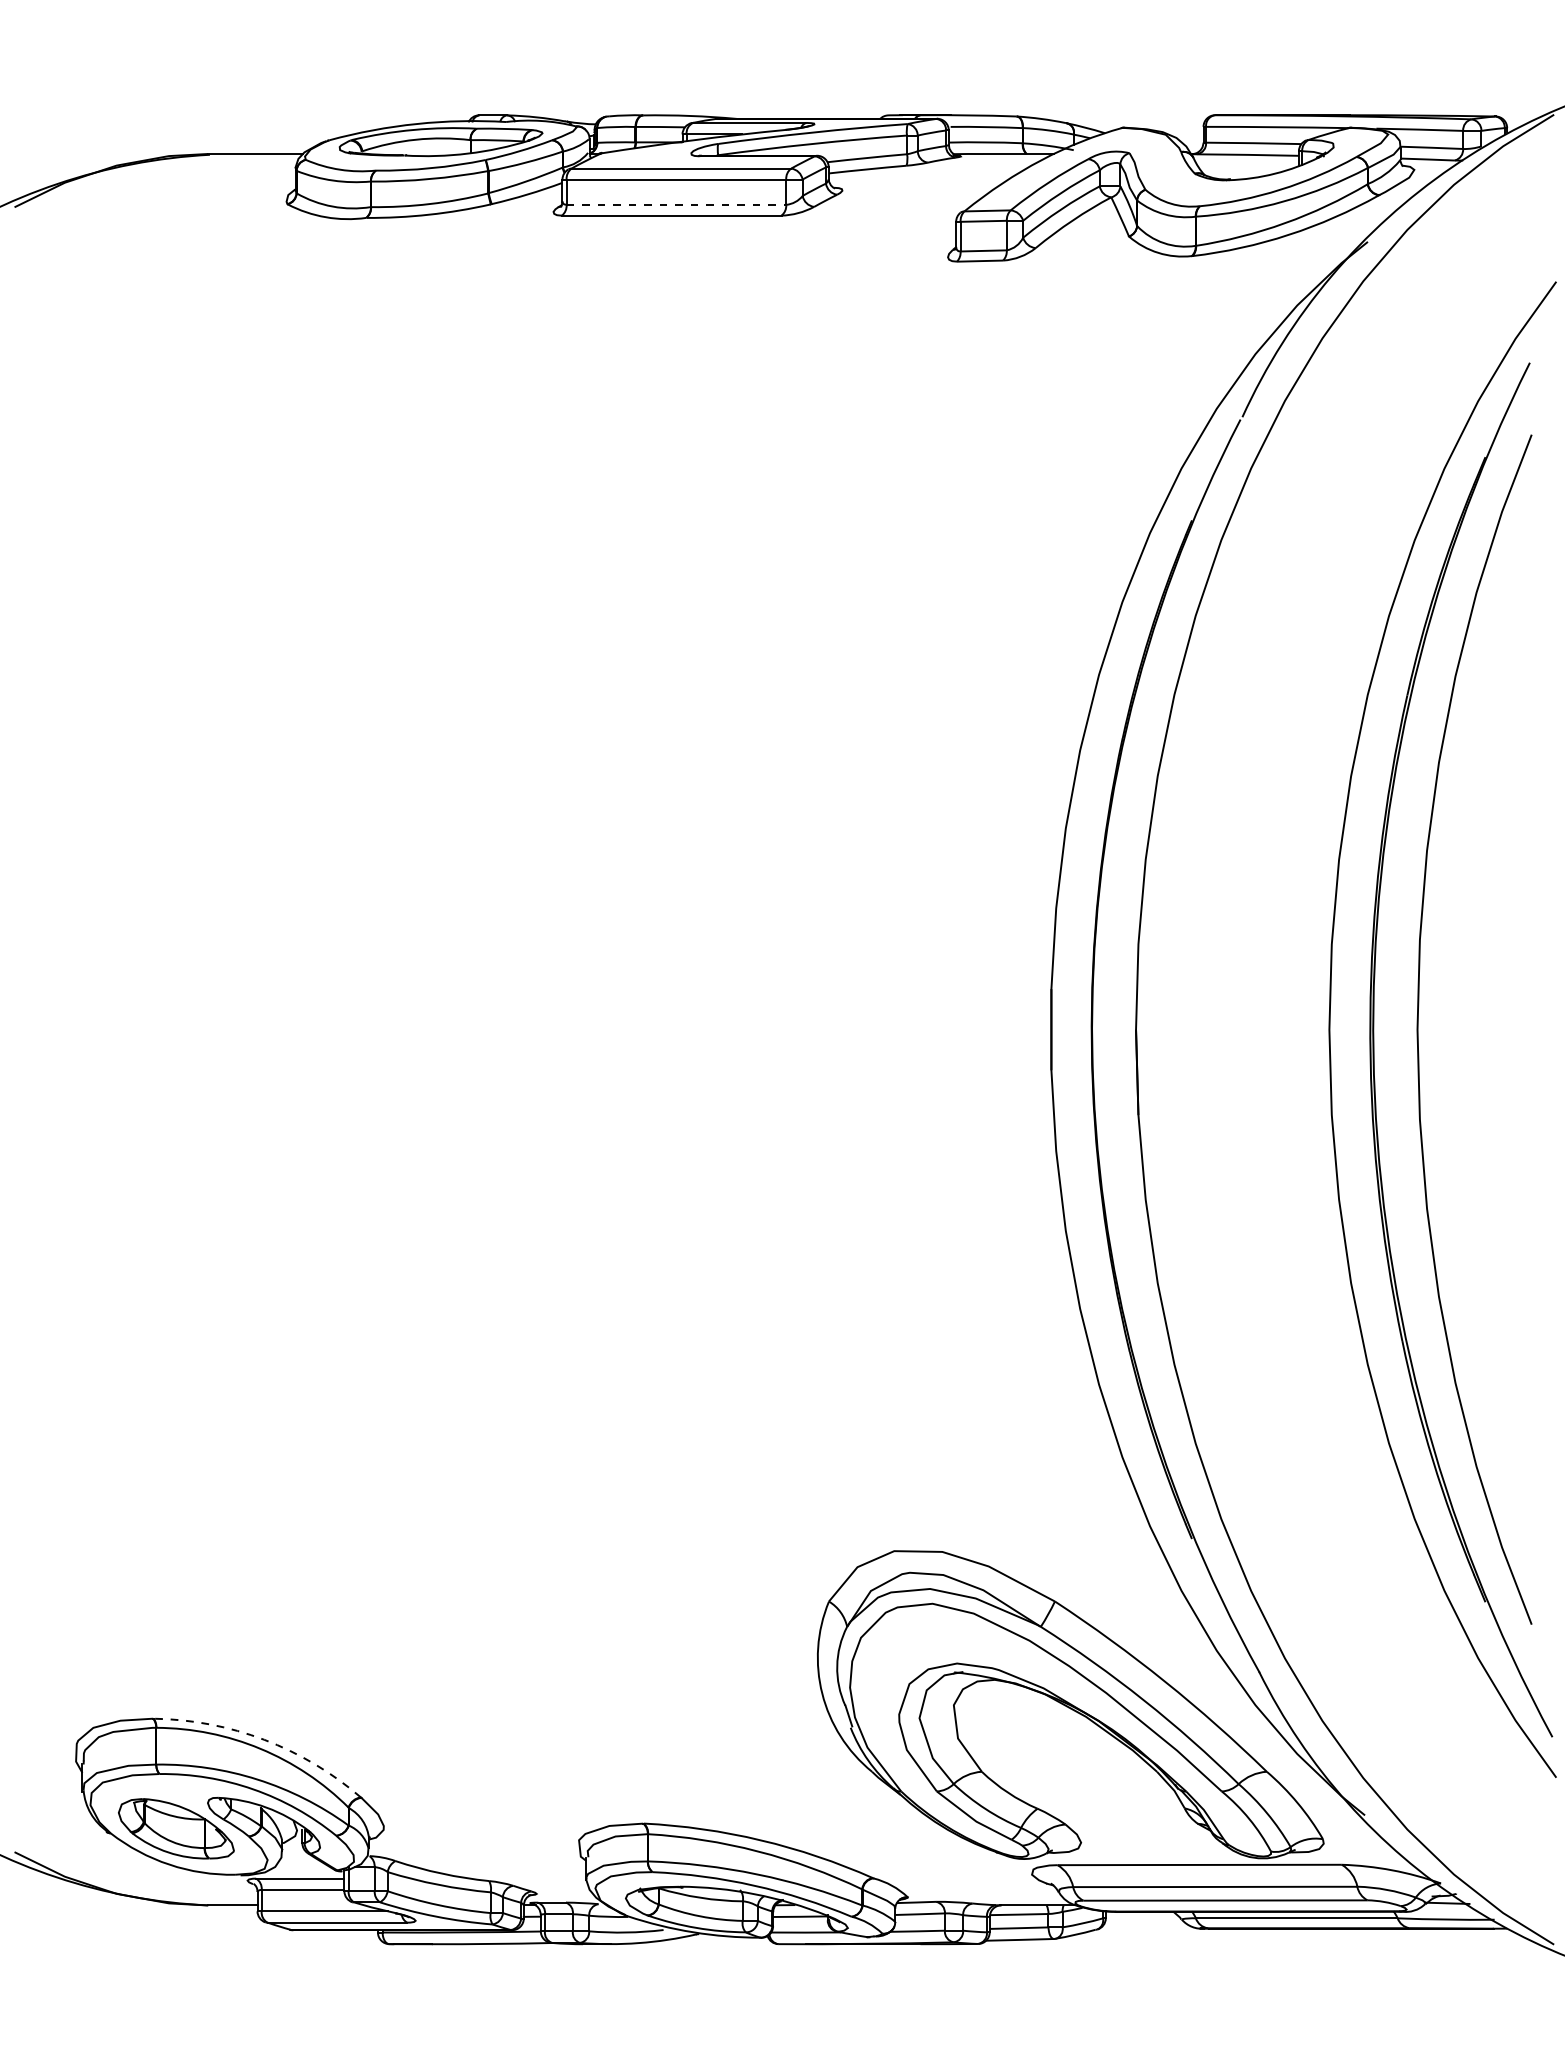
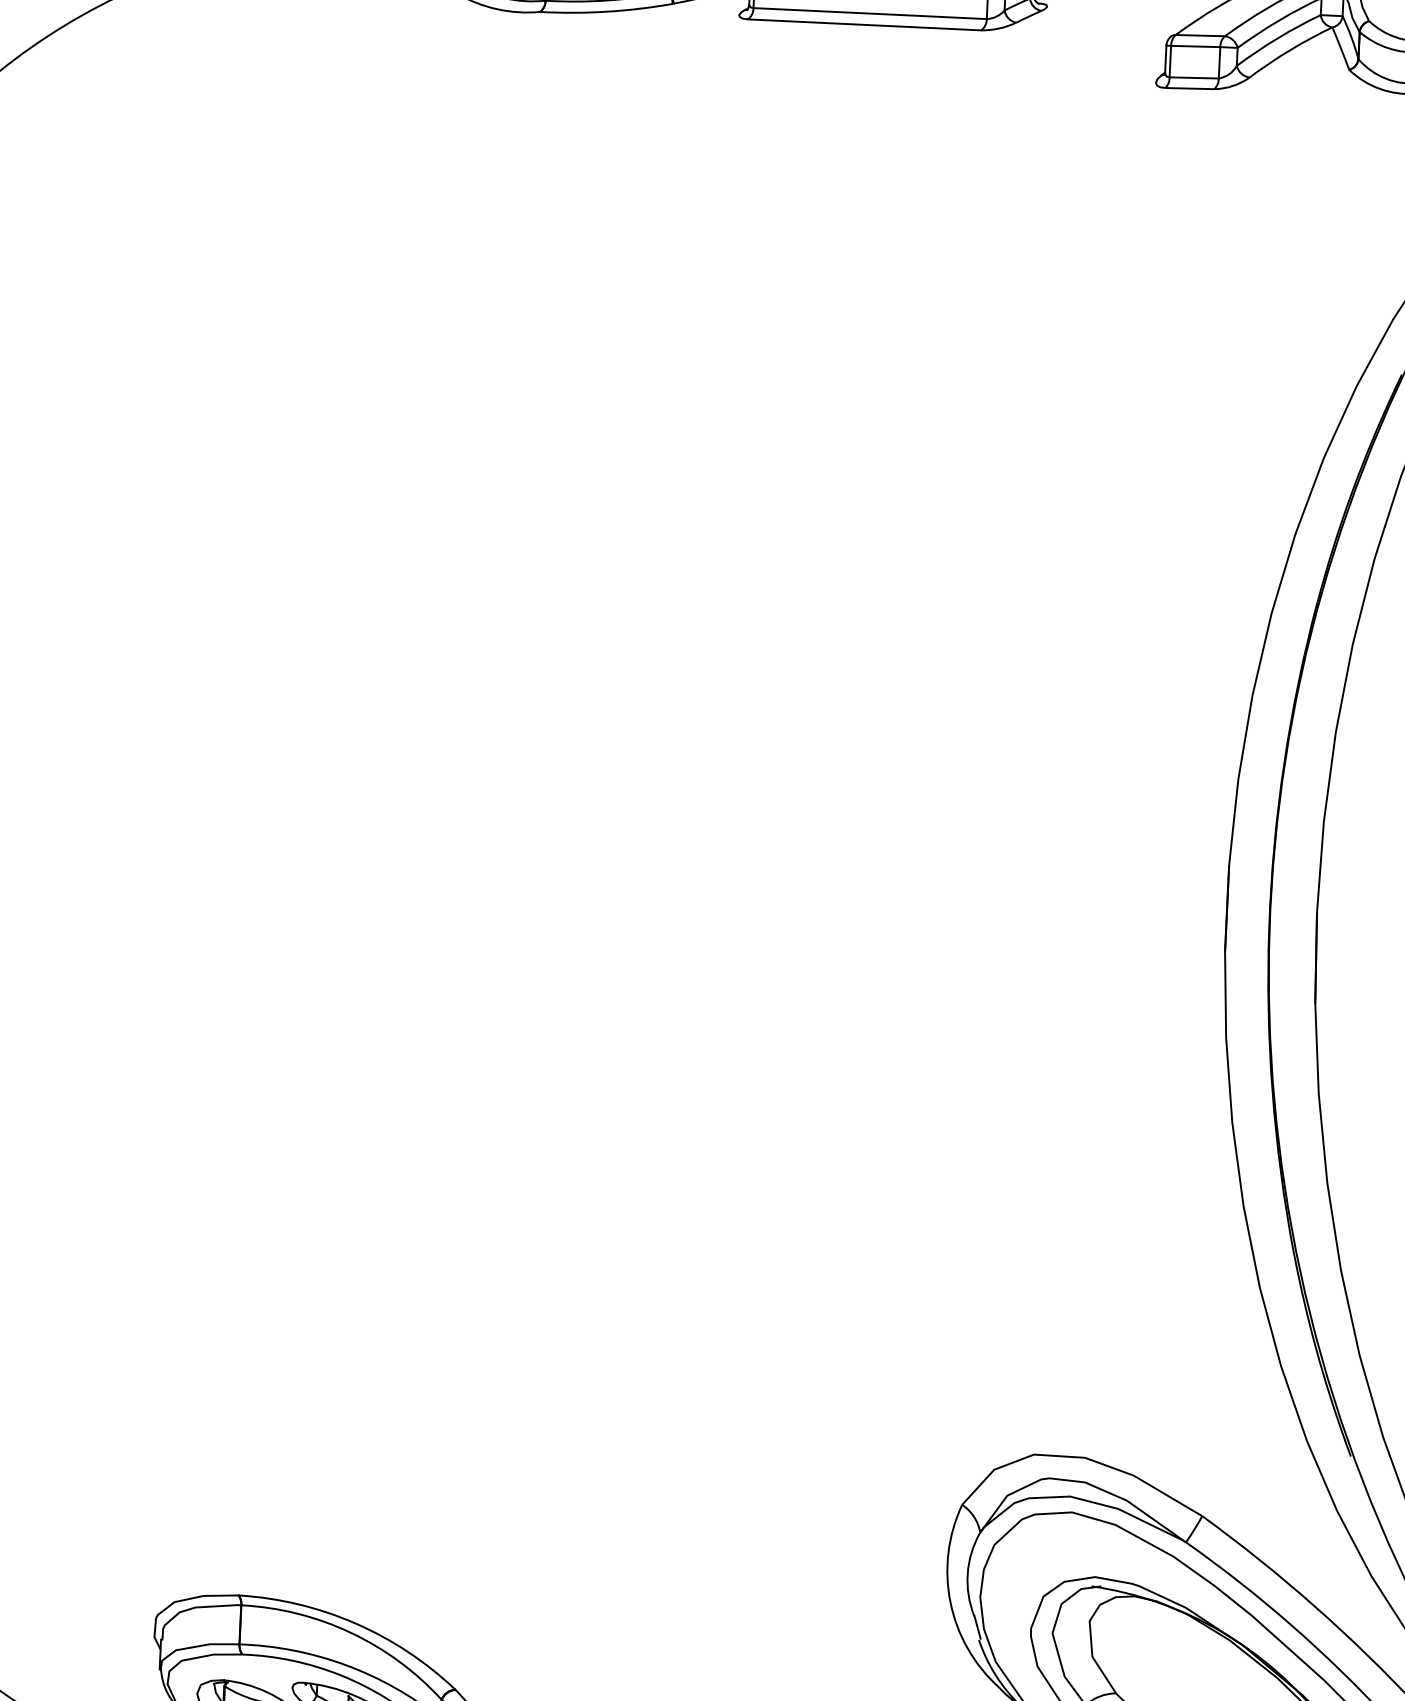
line: (676, 204) -> (870, 13), dashed -> solid
arc: (264, 1739) -> (355, 1623), dashed -> solid

